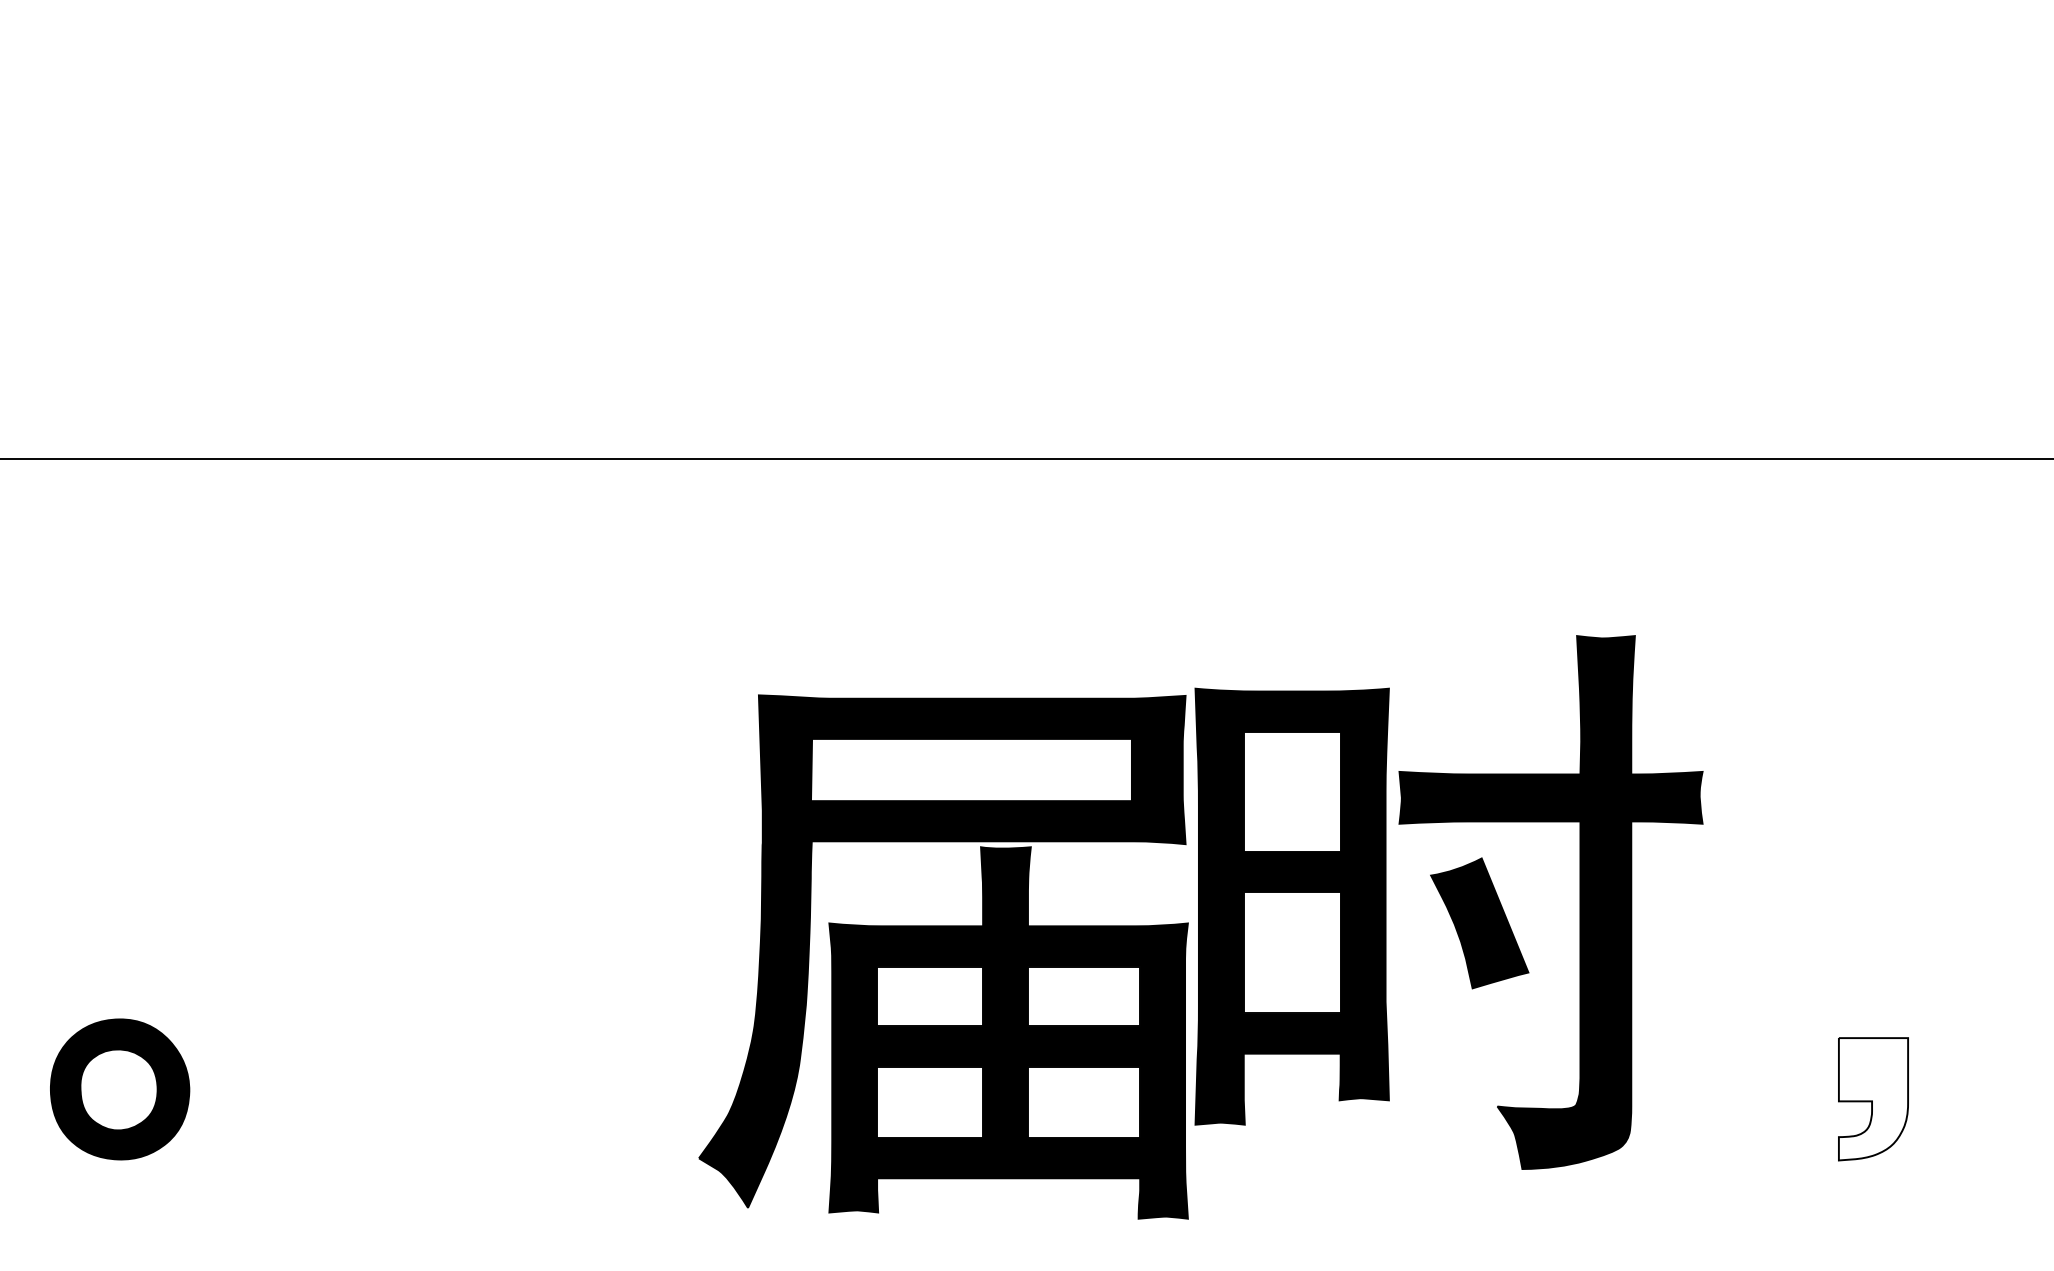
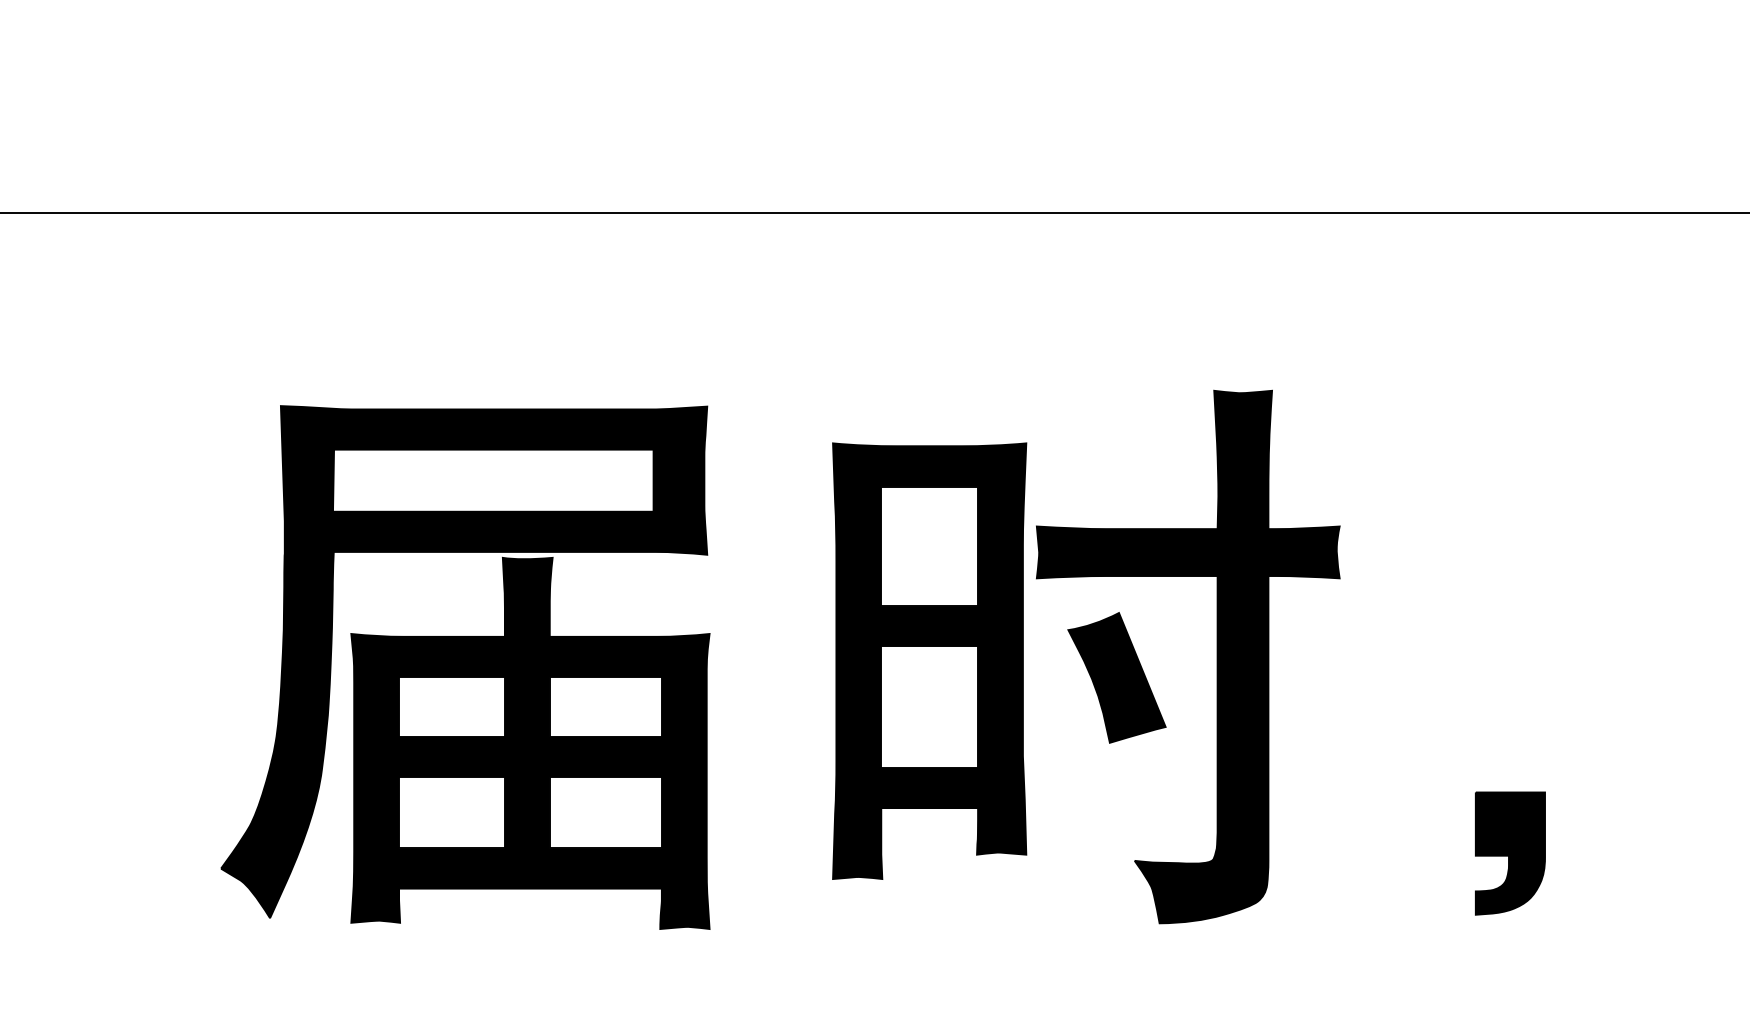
part: (943, 956) -> (465, 667), moved
fill: (1873, 1099) -> (1510, 853), added

